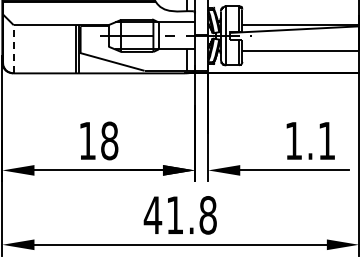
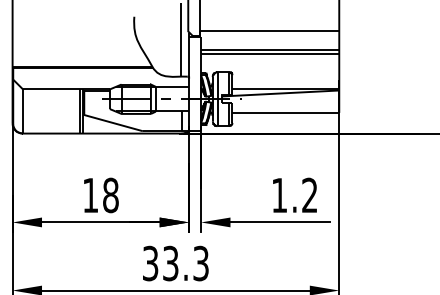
line: (14, 49) -> (23, 111), dashed -> solid
text: (326, 139) -> (309, 194), 1.1 -> 1.2
text: (180, 215) -> (175, 263), 41.8 -> 33.3

